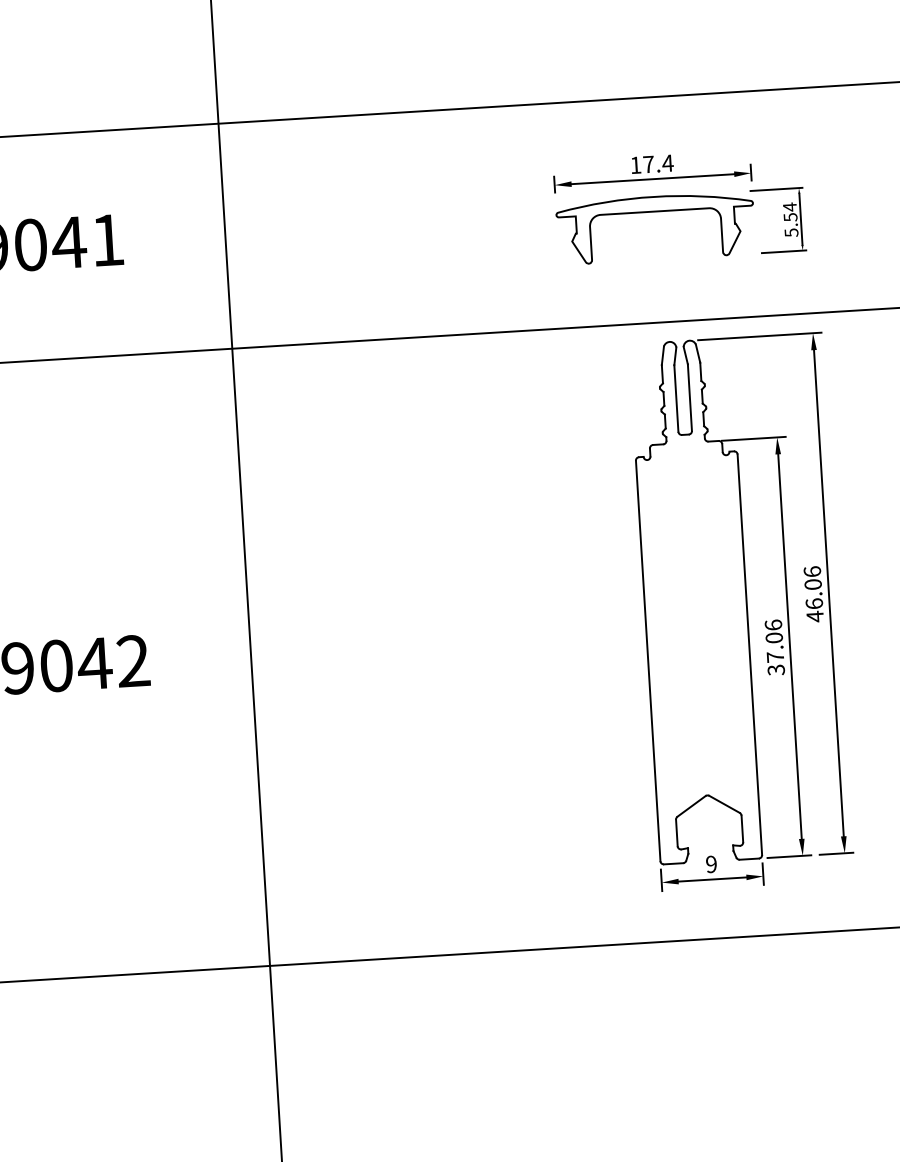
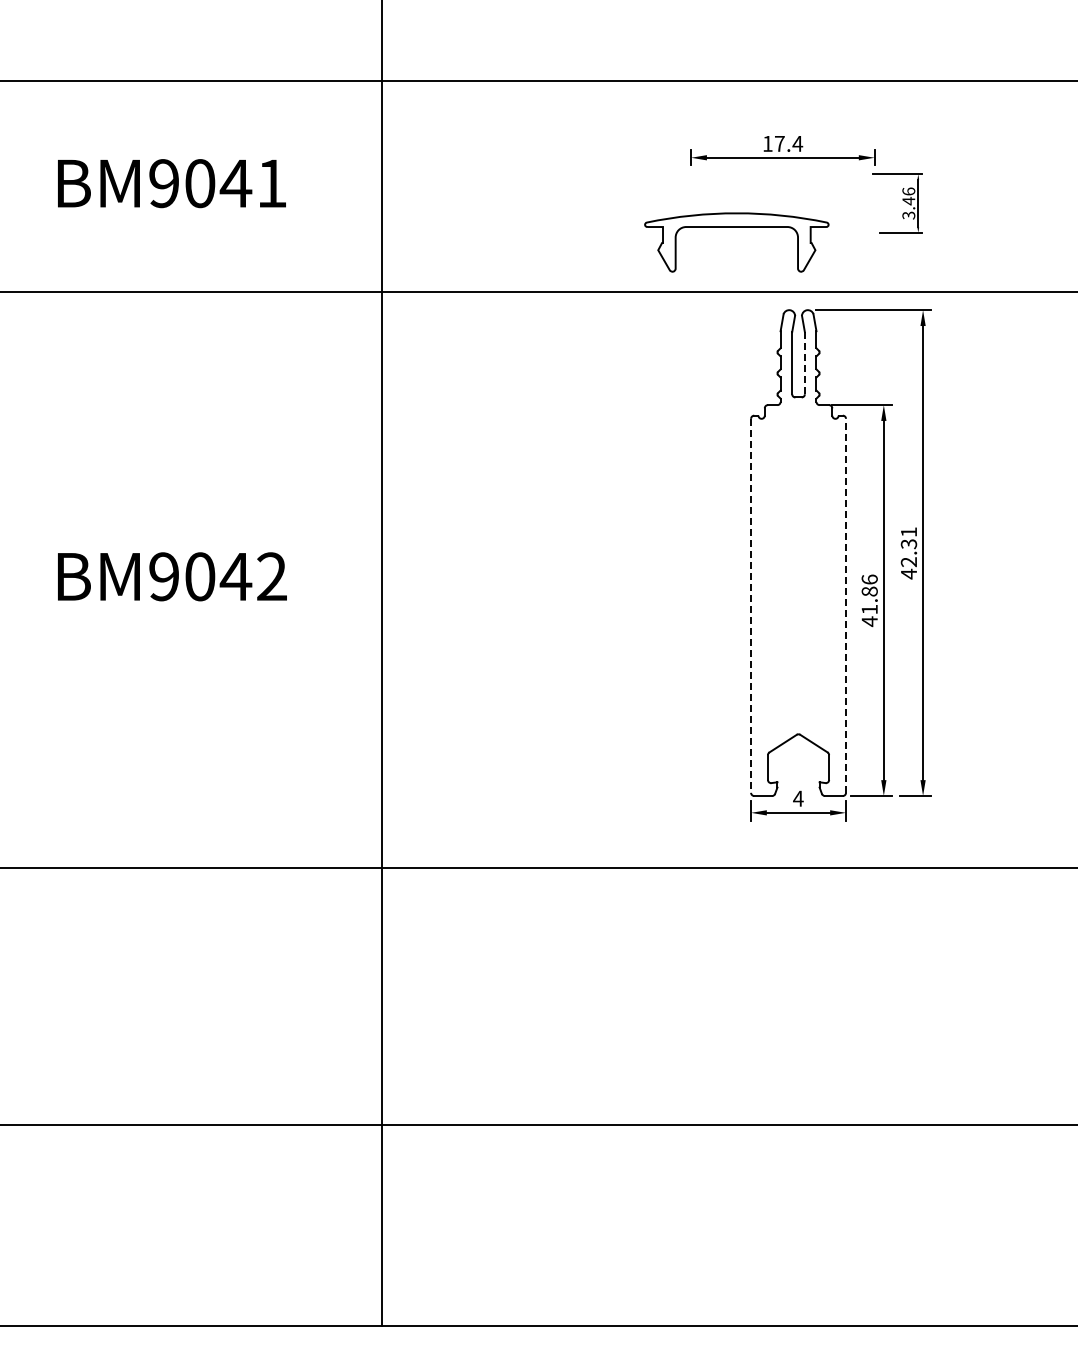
part: (654, 212) -> (736, 227), moved
text: (790, 219) -> (908, 203), 5.54 -> 3.46
line: (689, 398) -> (804, 363), solid -> dashed
text: (812, 588) -> (908, 547), 46.06 -> 42.31
text: (775, 653) -> (869, 606), 37.06 -> 41.86
line: (750, 654) -> (846, 605), solid -> dashed
line: (648, 661) -> (751, 606), solid -> dashed
text: (711, 864) -> (798, 798), 9 -> 4

